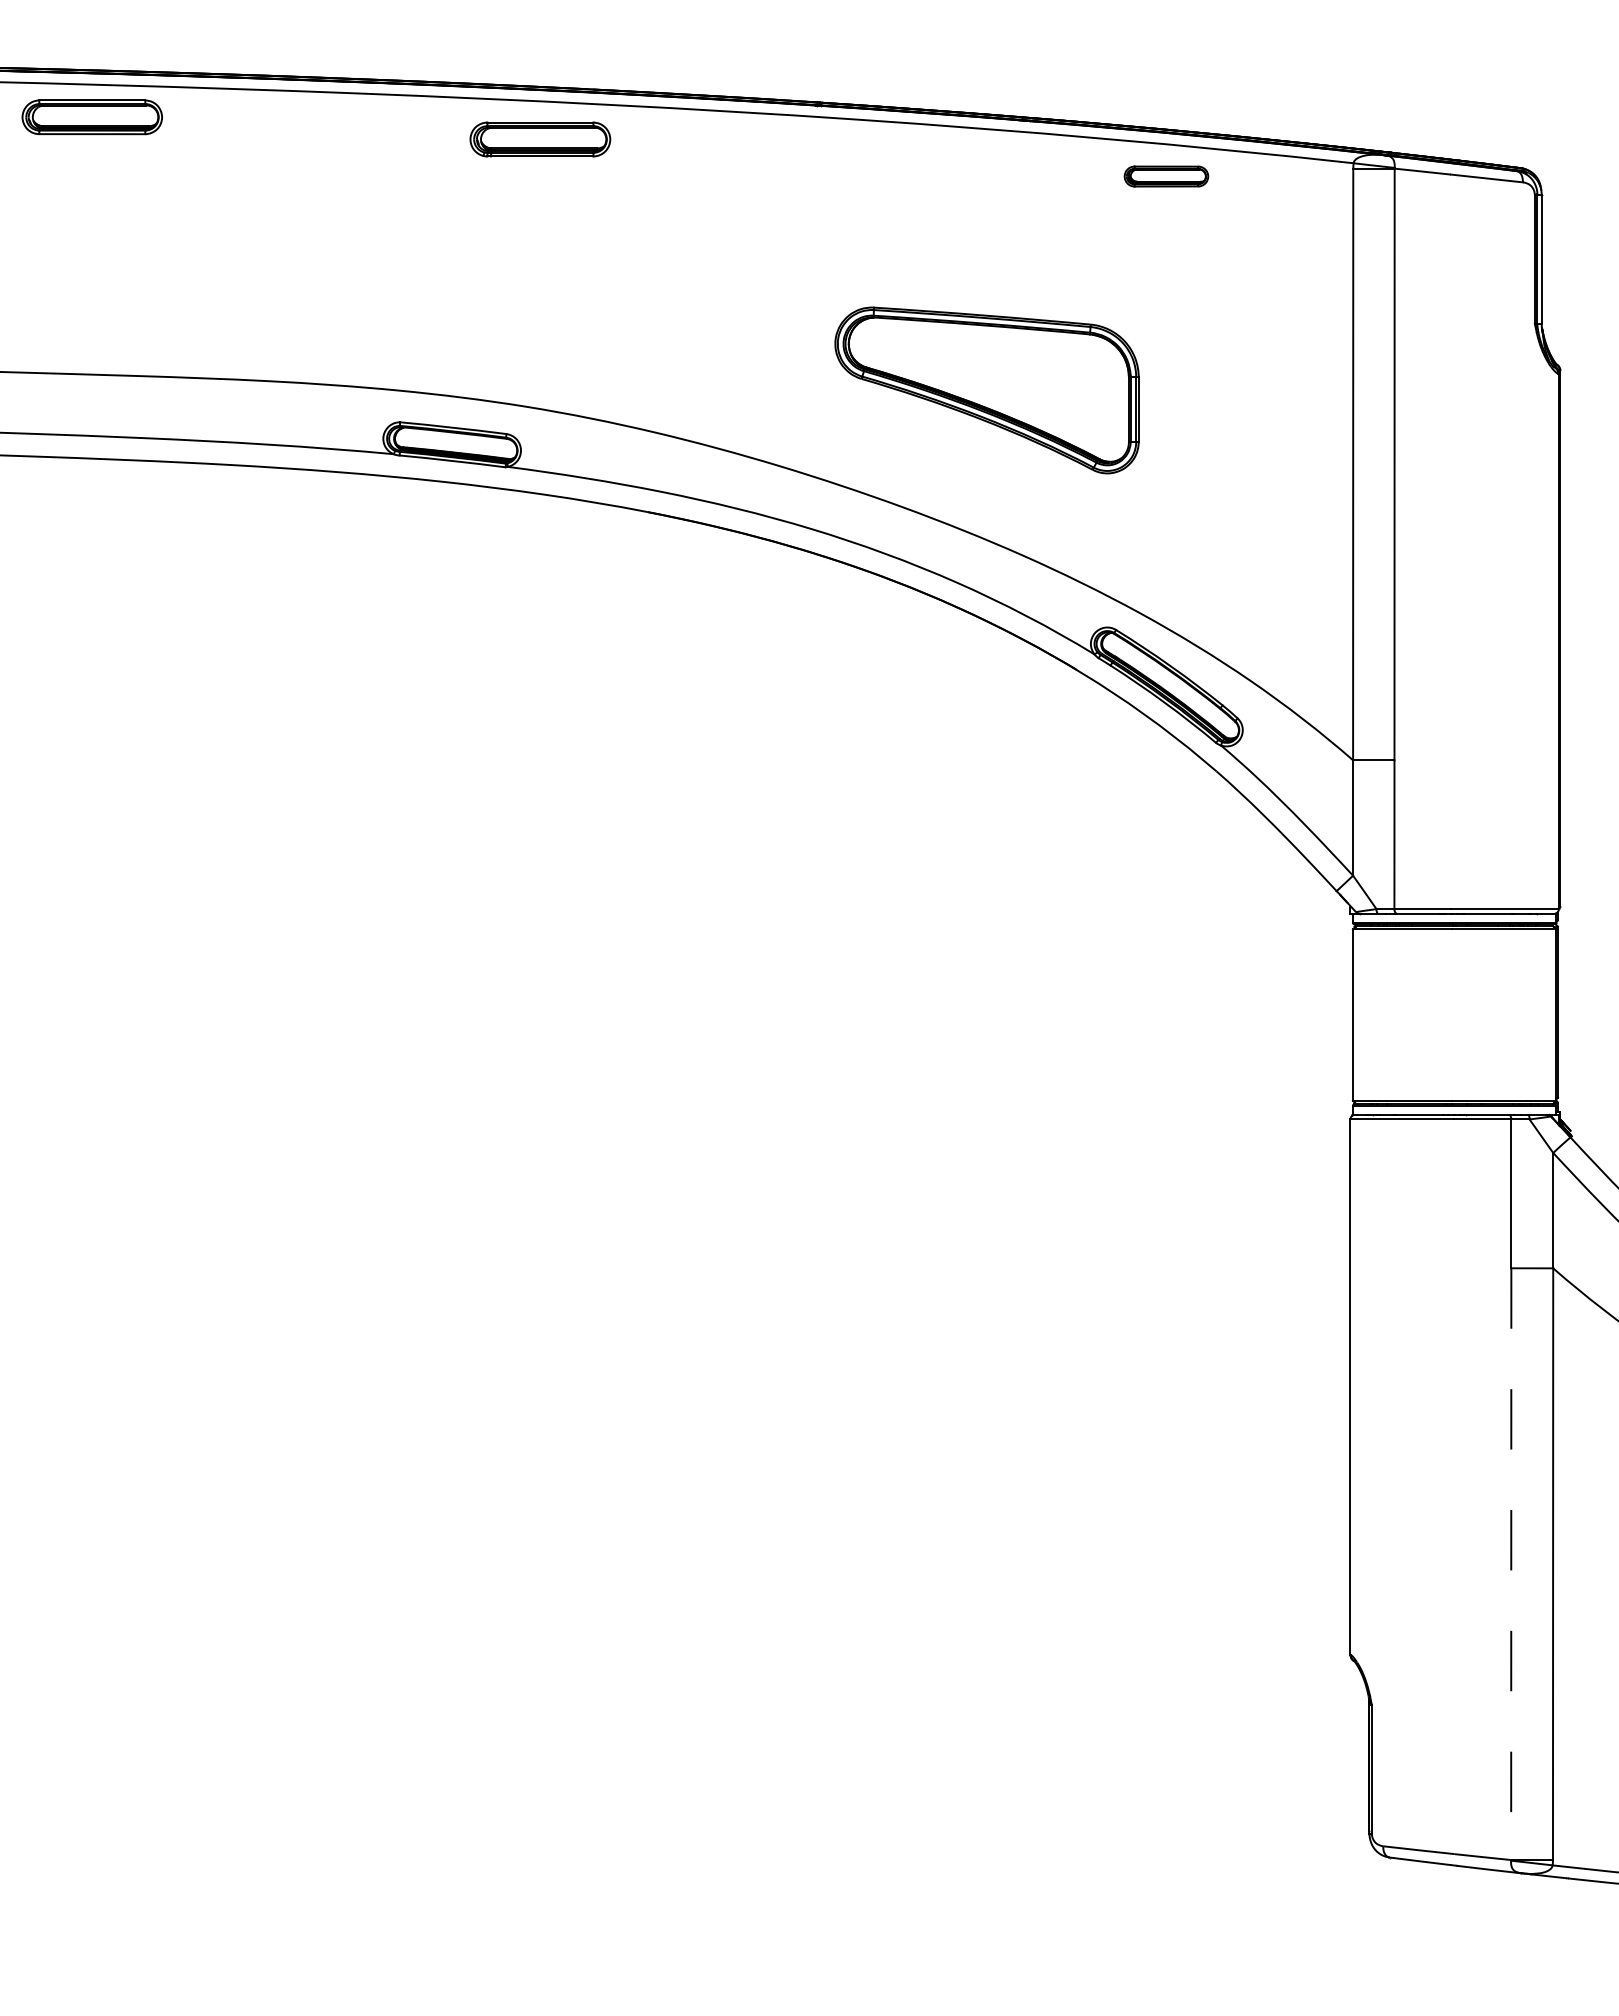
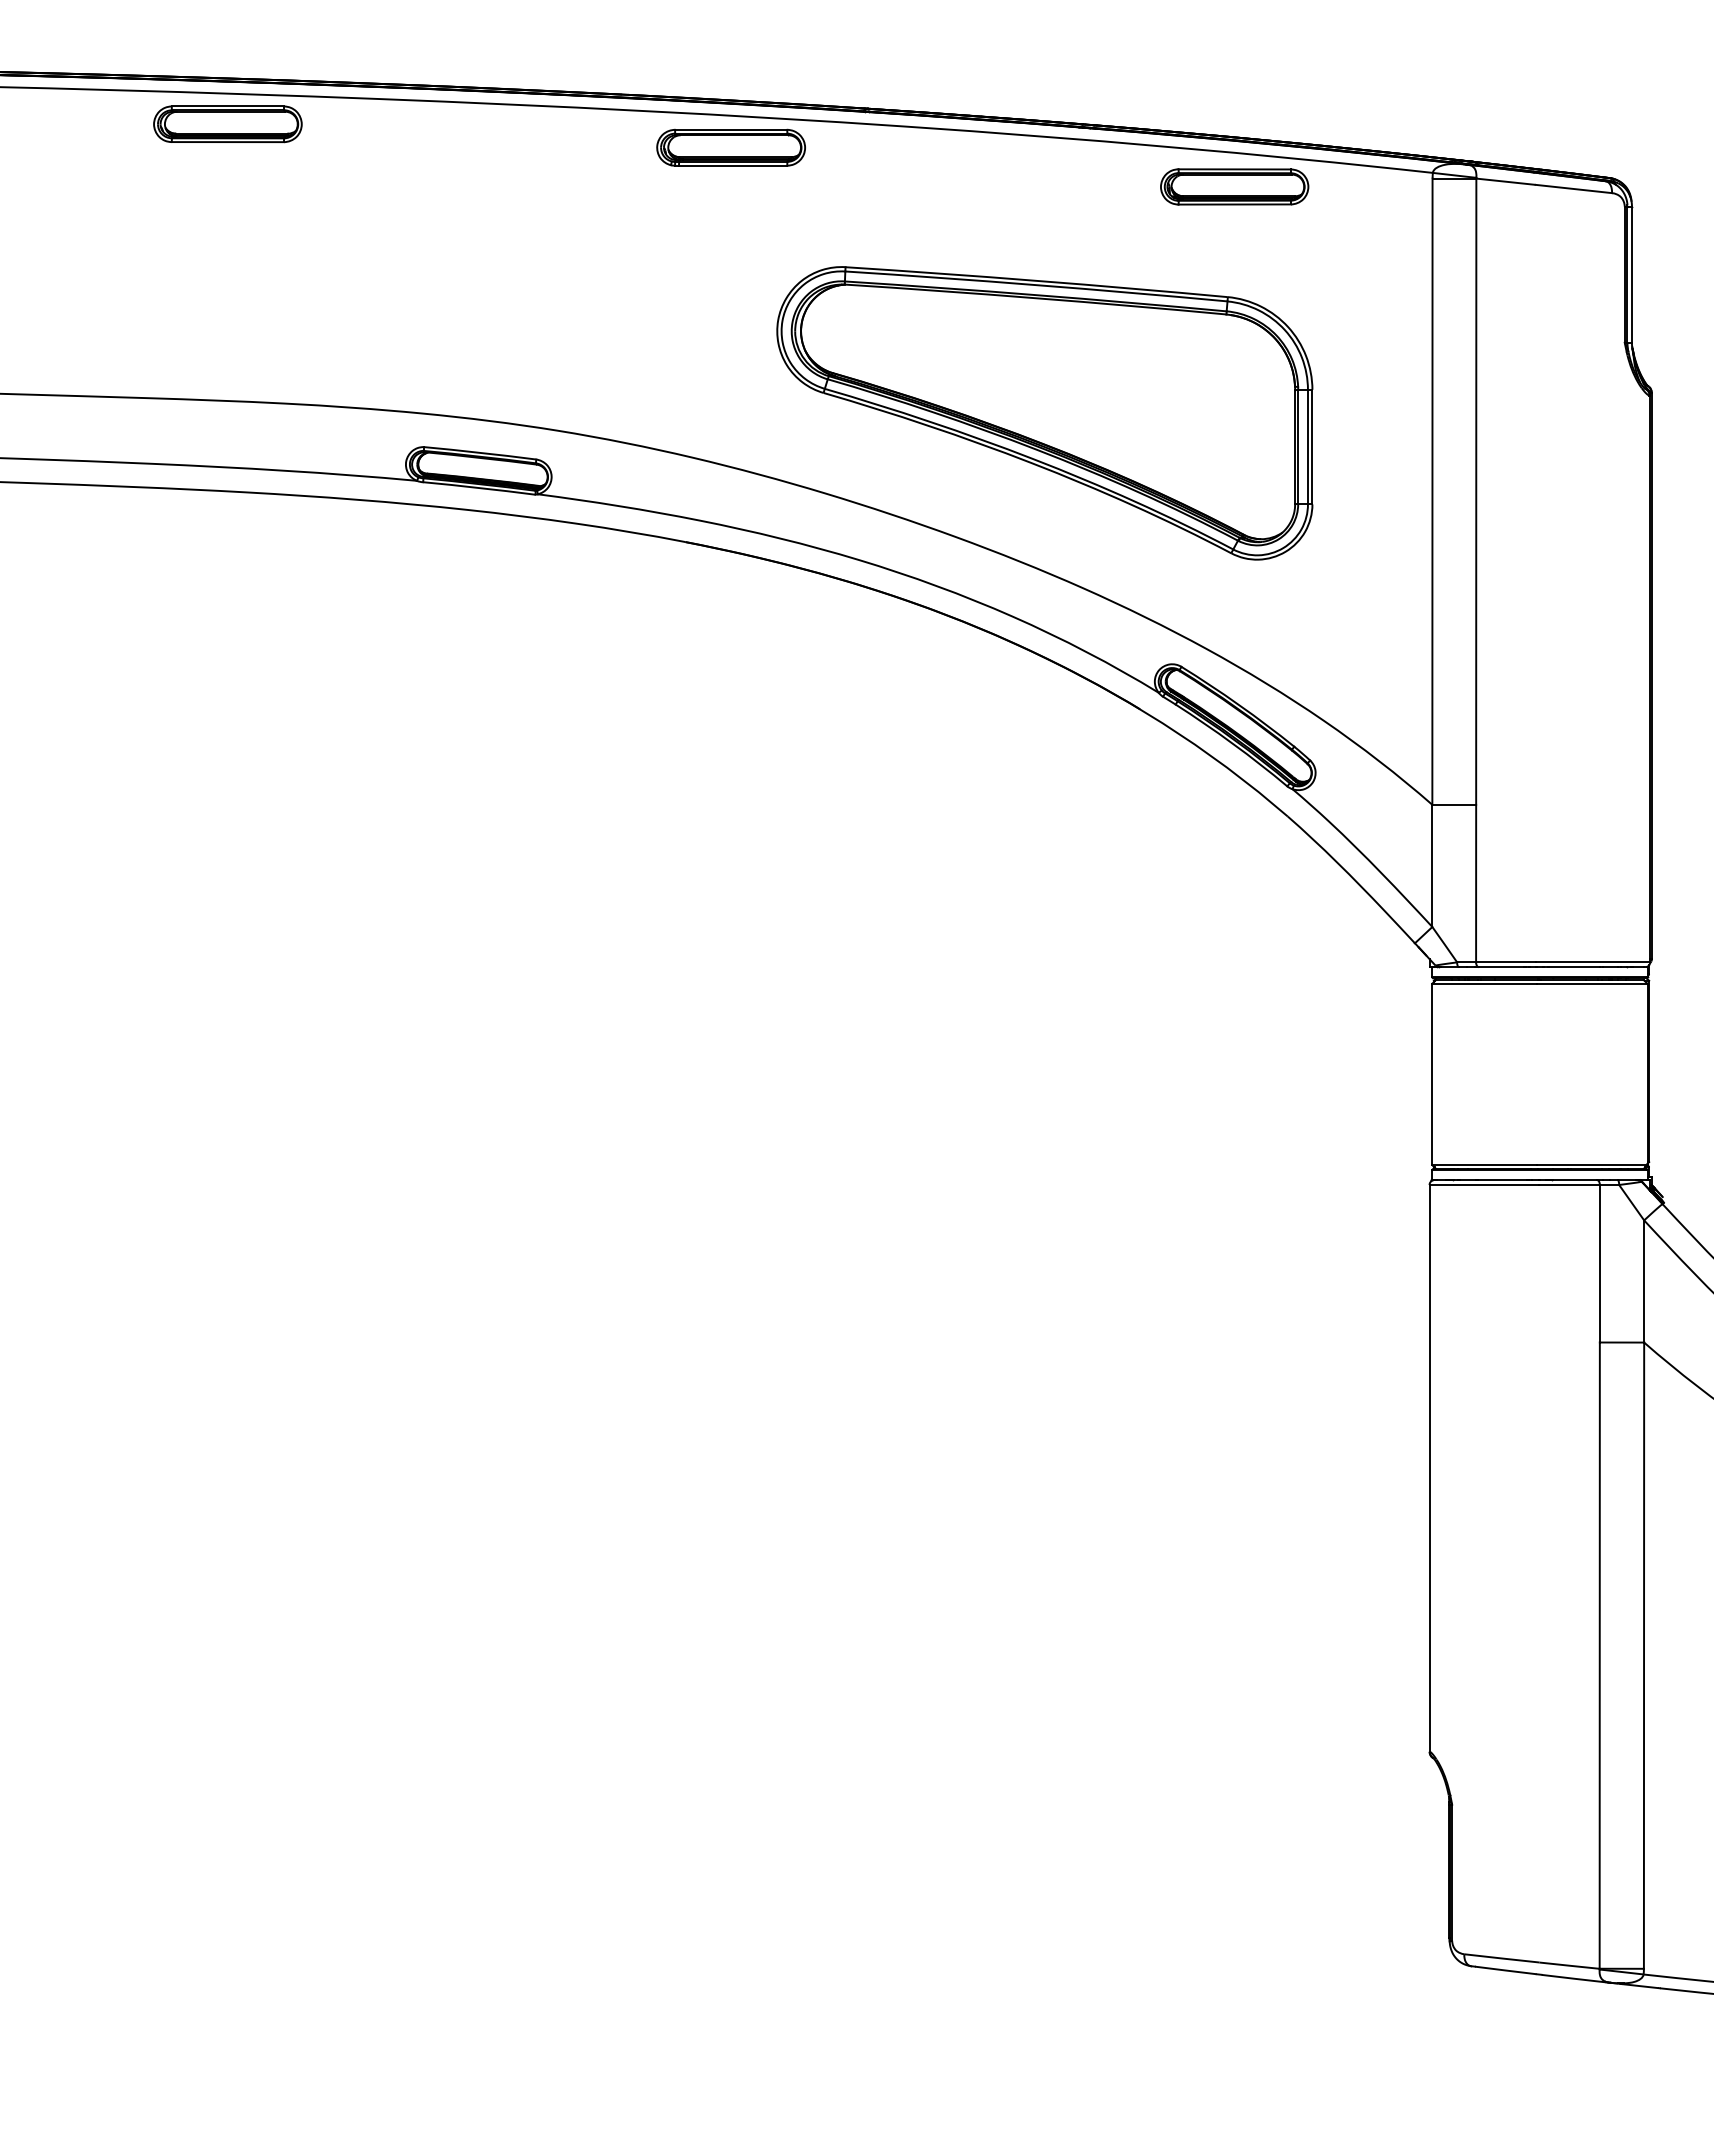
part: (91, 117) -> (227, 124), moved
part: (539, 139) -> (730, 147), moved
part: (1166, 176) -> (1234, 186), size x1.67
part: (986, 390) -> (1044, 413), size x1.67
line: (1511, 1564) -> (1599, 1656), dashed -> solid

